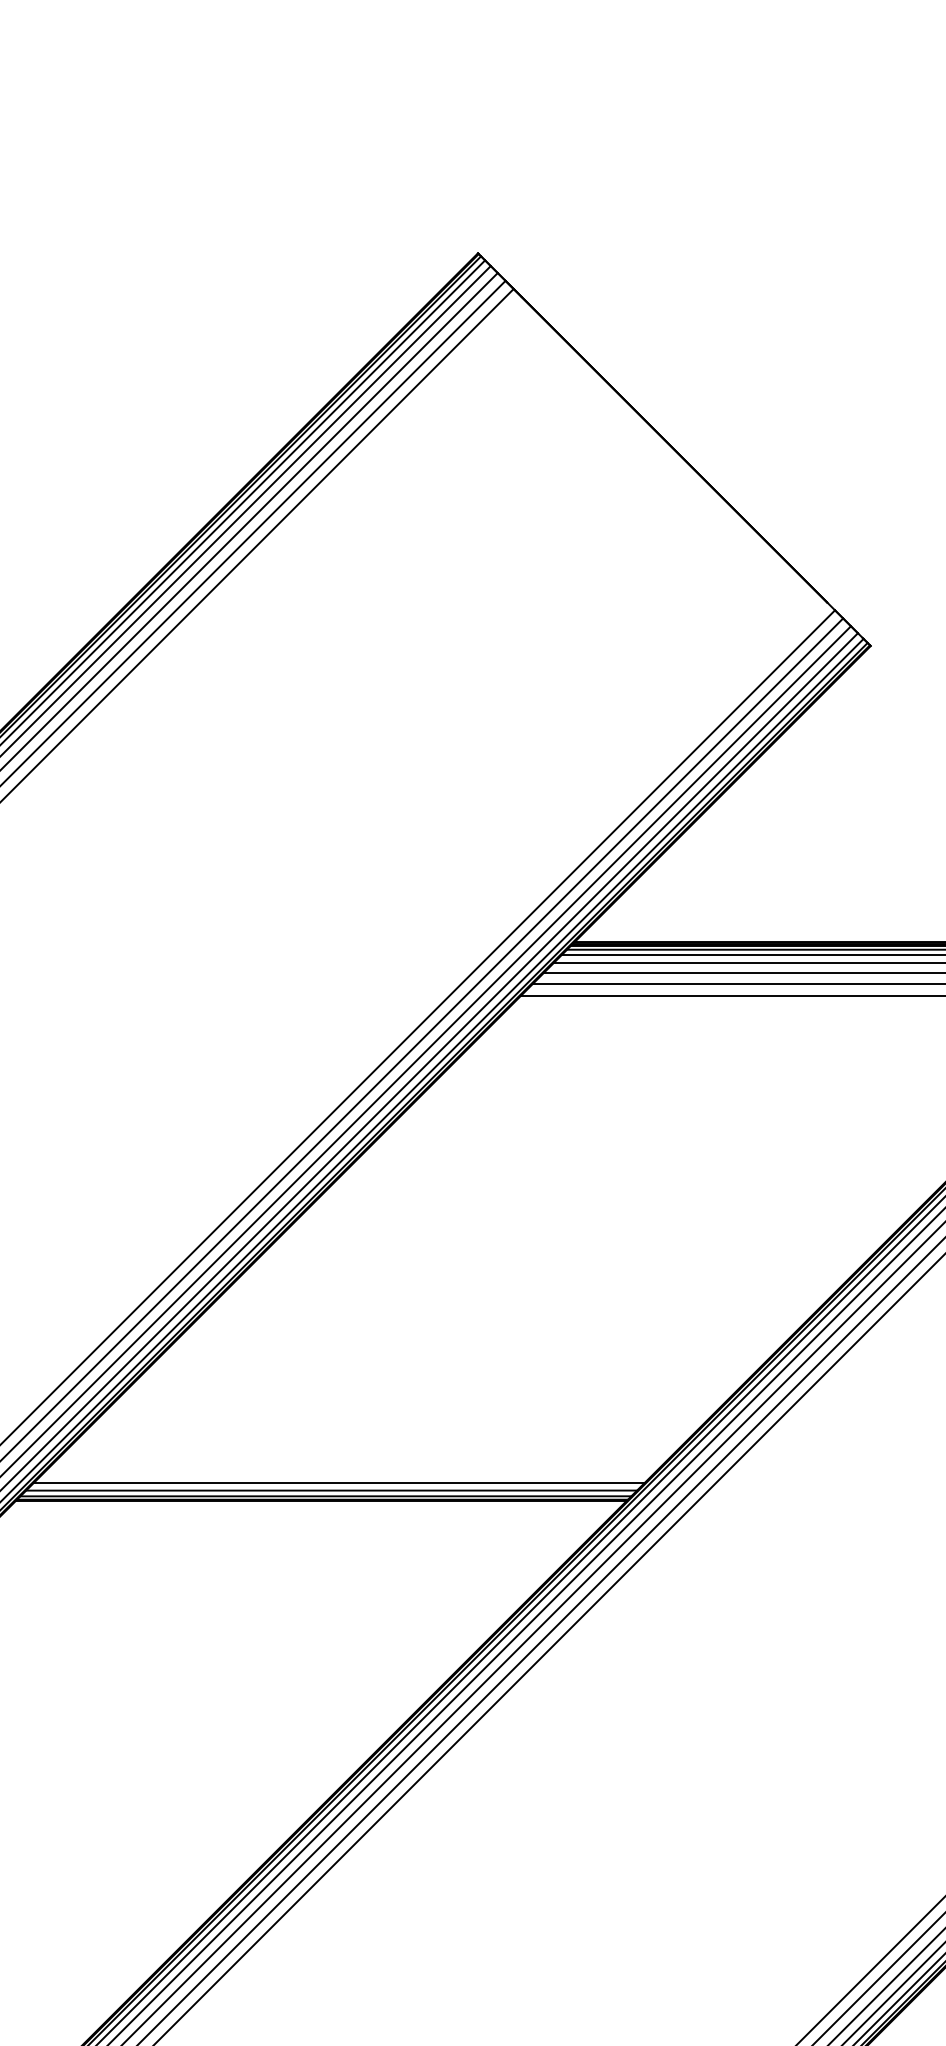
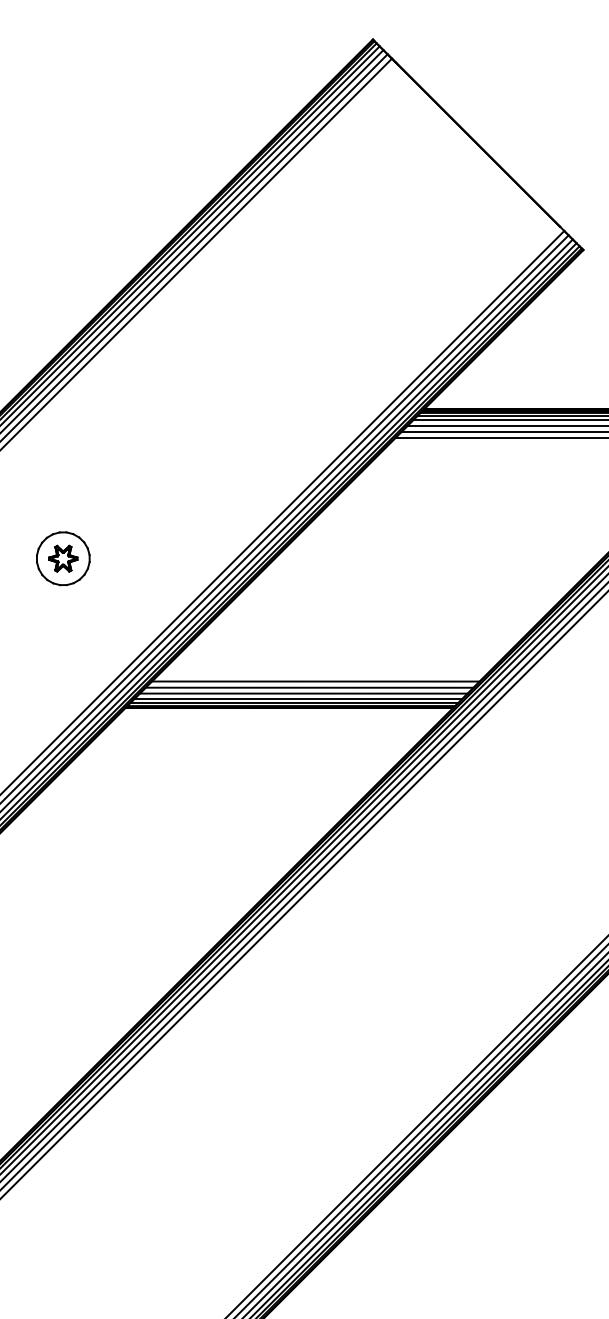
line: (371, 1450) -> (315, 681), added
line: (359, 1461) -> (309, 687), added
line: (348, 1472) -> (303, 693), added

